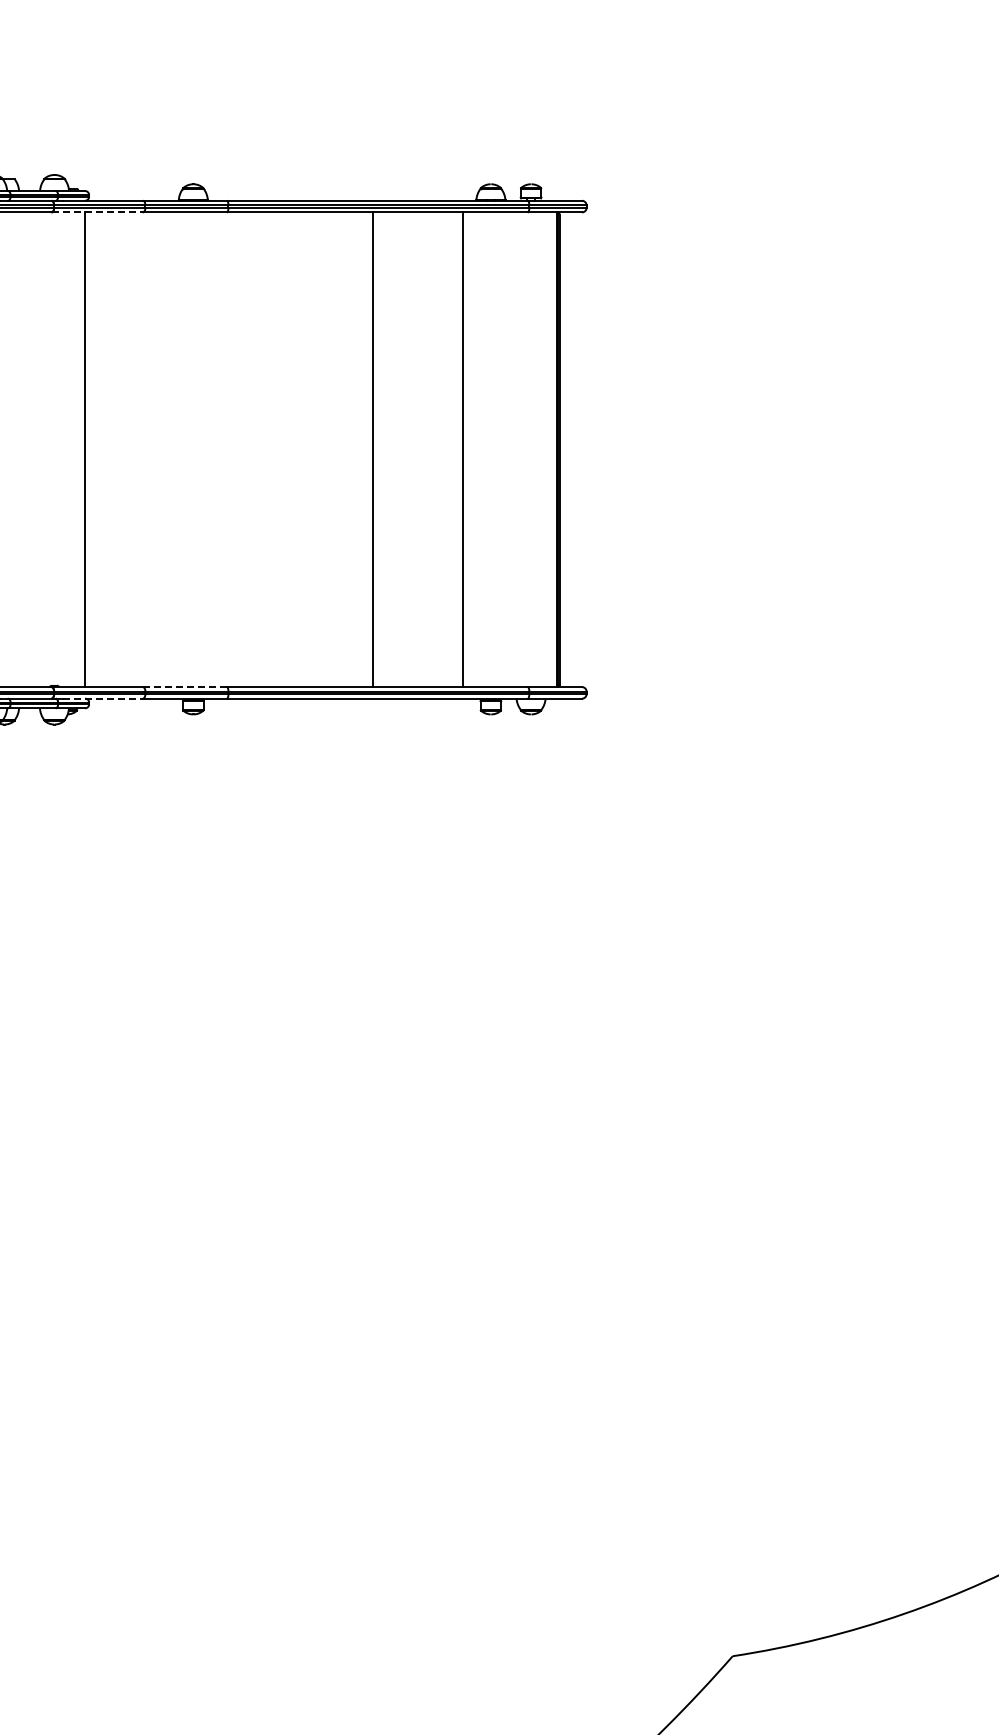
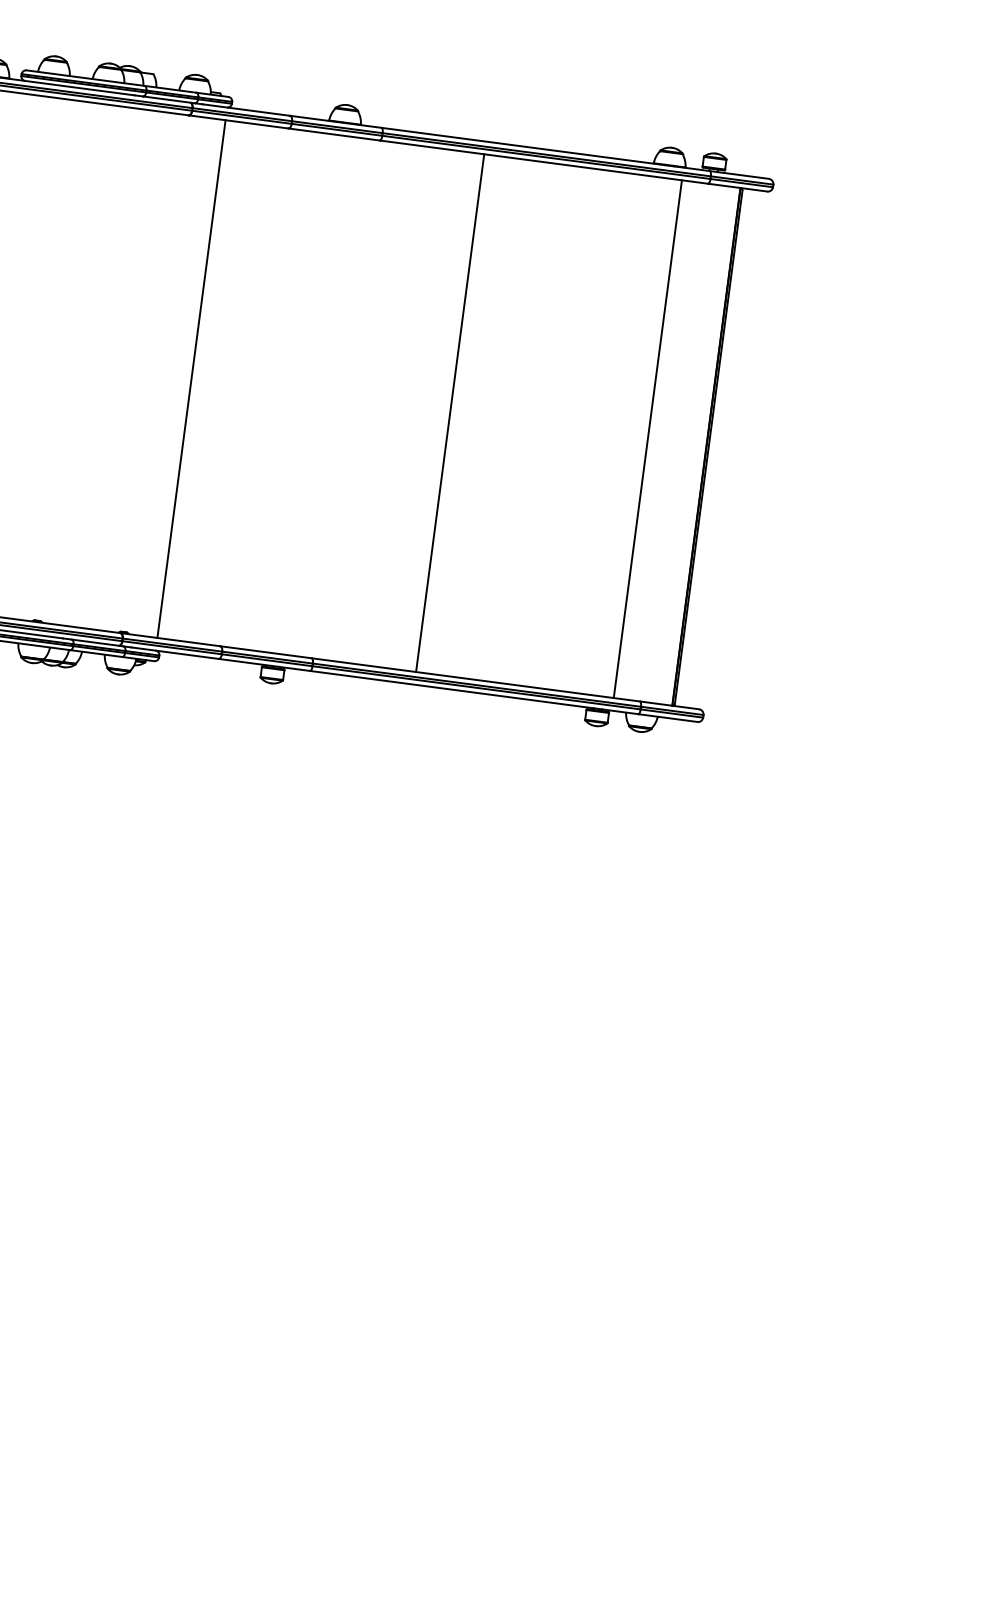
line: (97, 212) -> (238, 122), dashed -> solid
line: (372, 449) -> (450, 412), moved
line: (462, 449) -> (647, 438), moved
line: (184, 687) -> (265, 652), dashed -> solid
line: (102, 698) -> (174, 652), dashed -> solid

